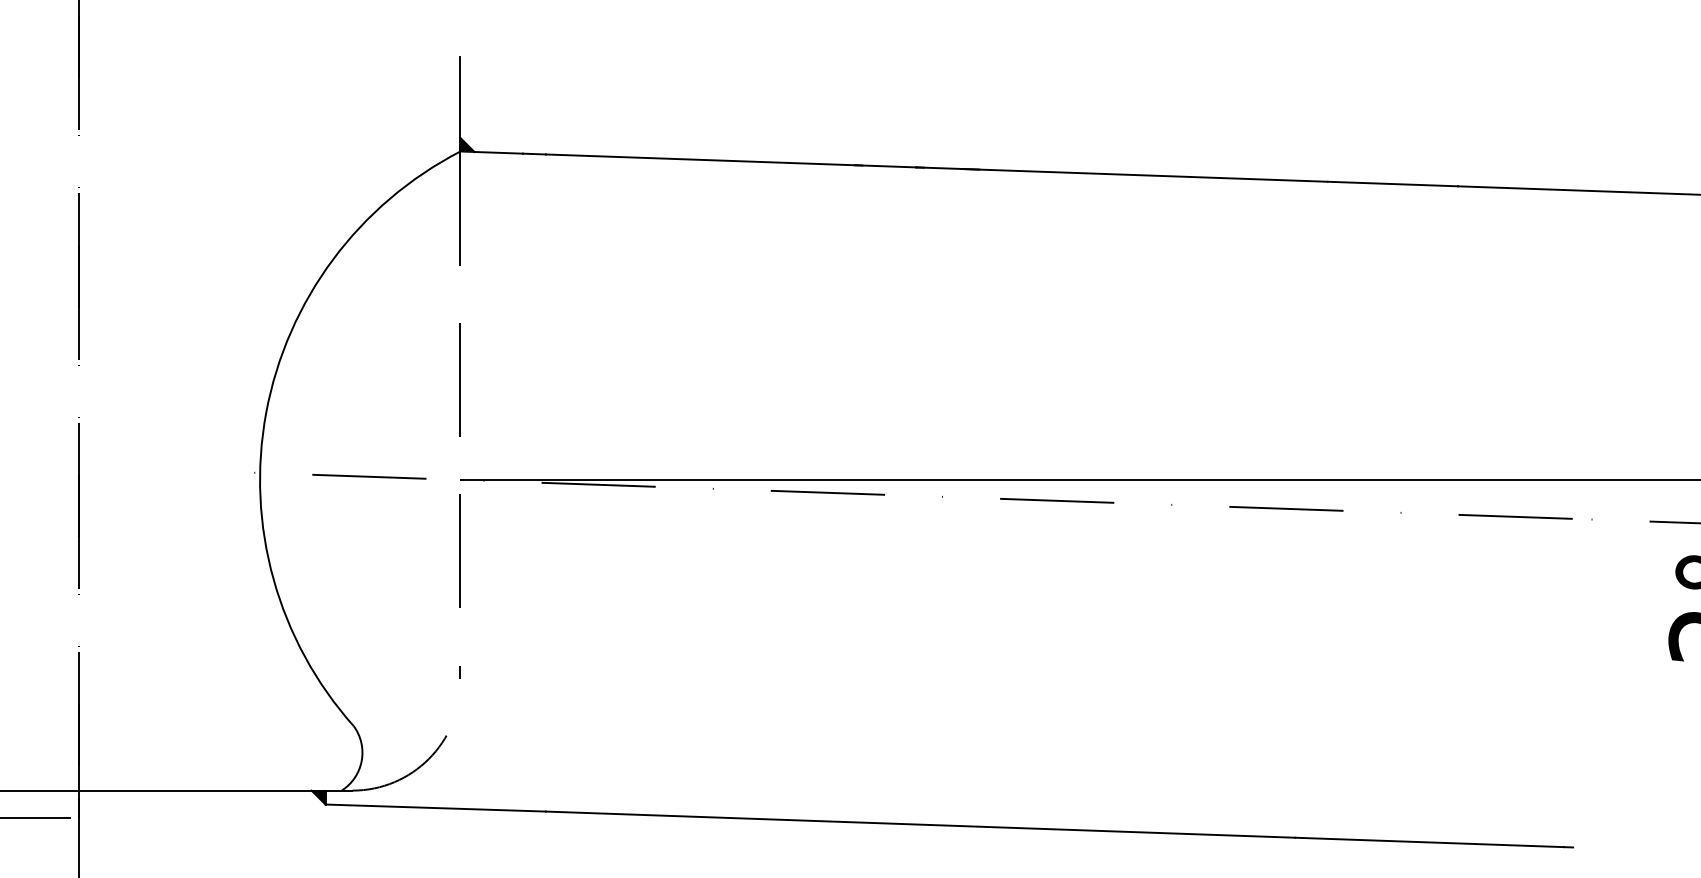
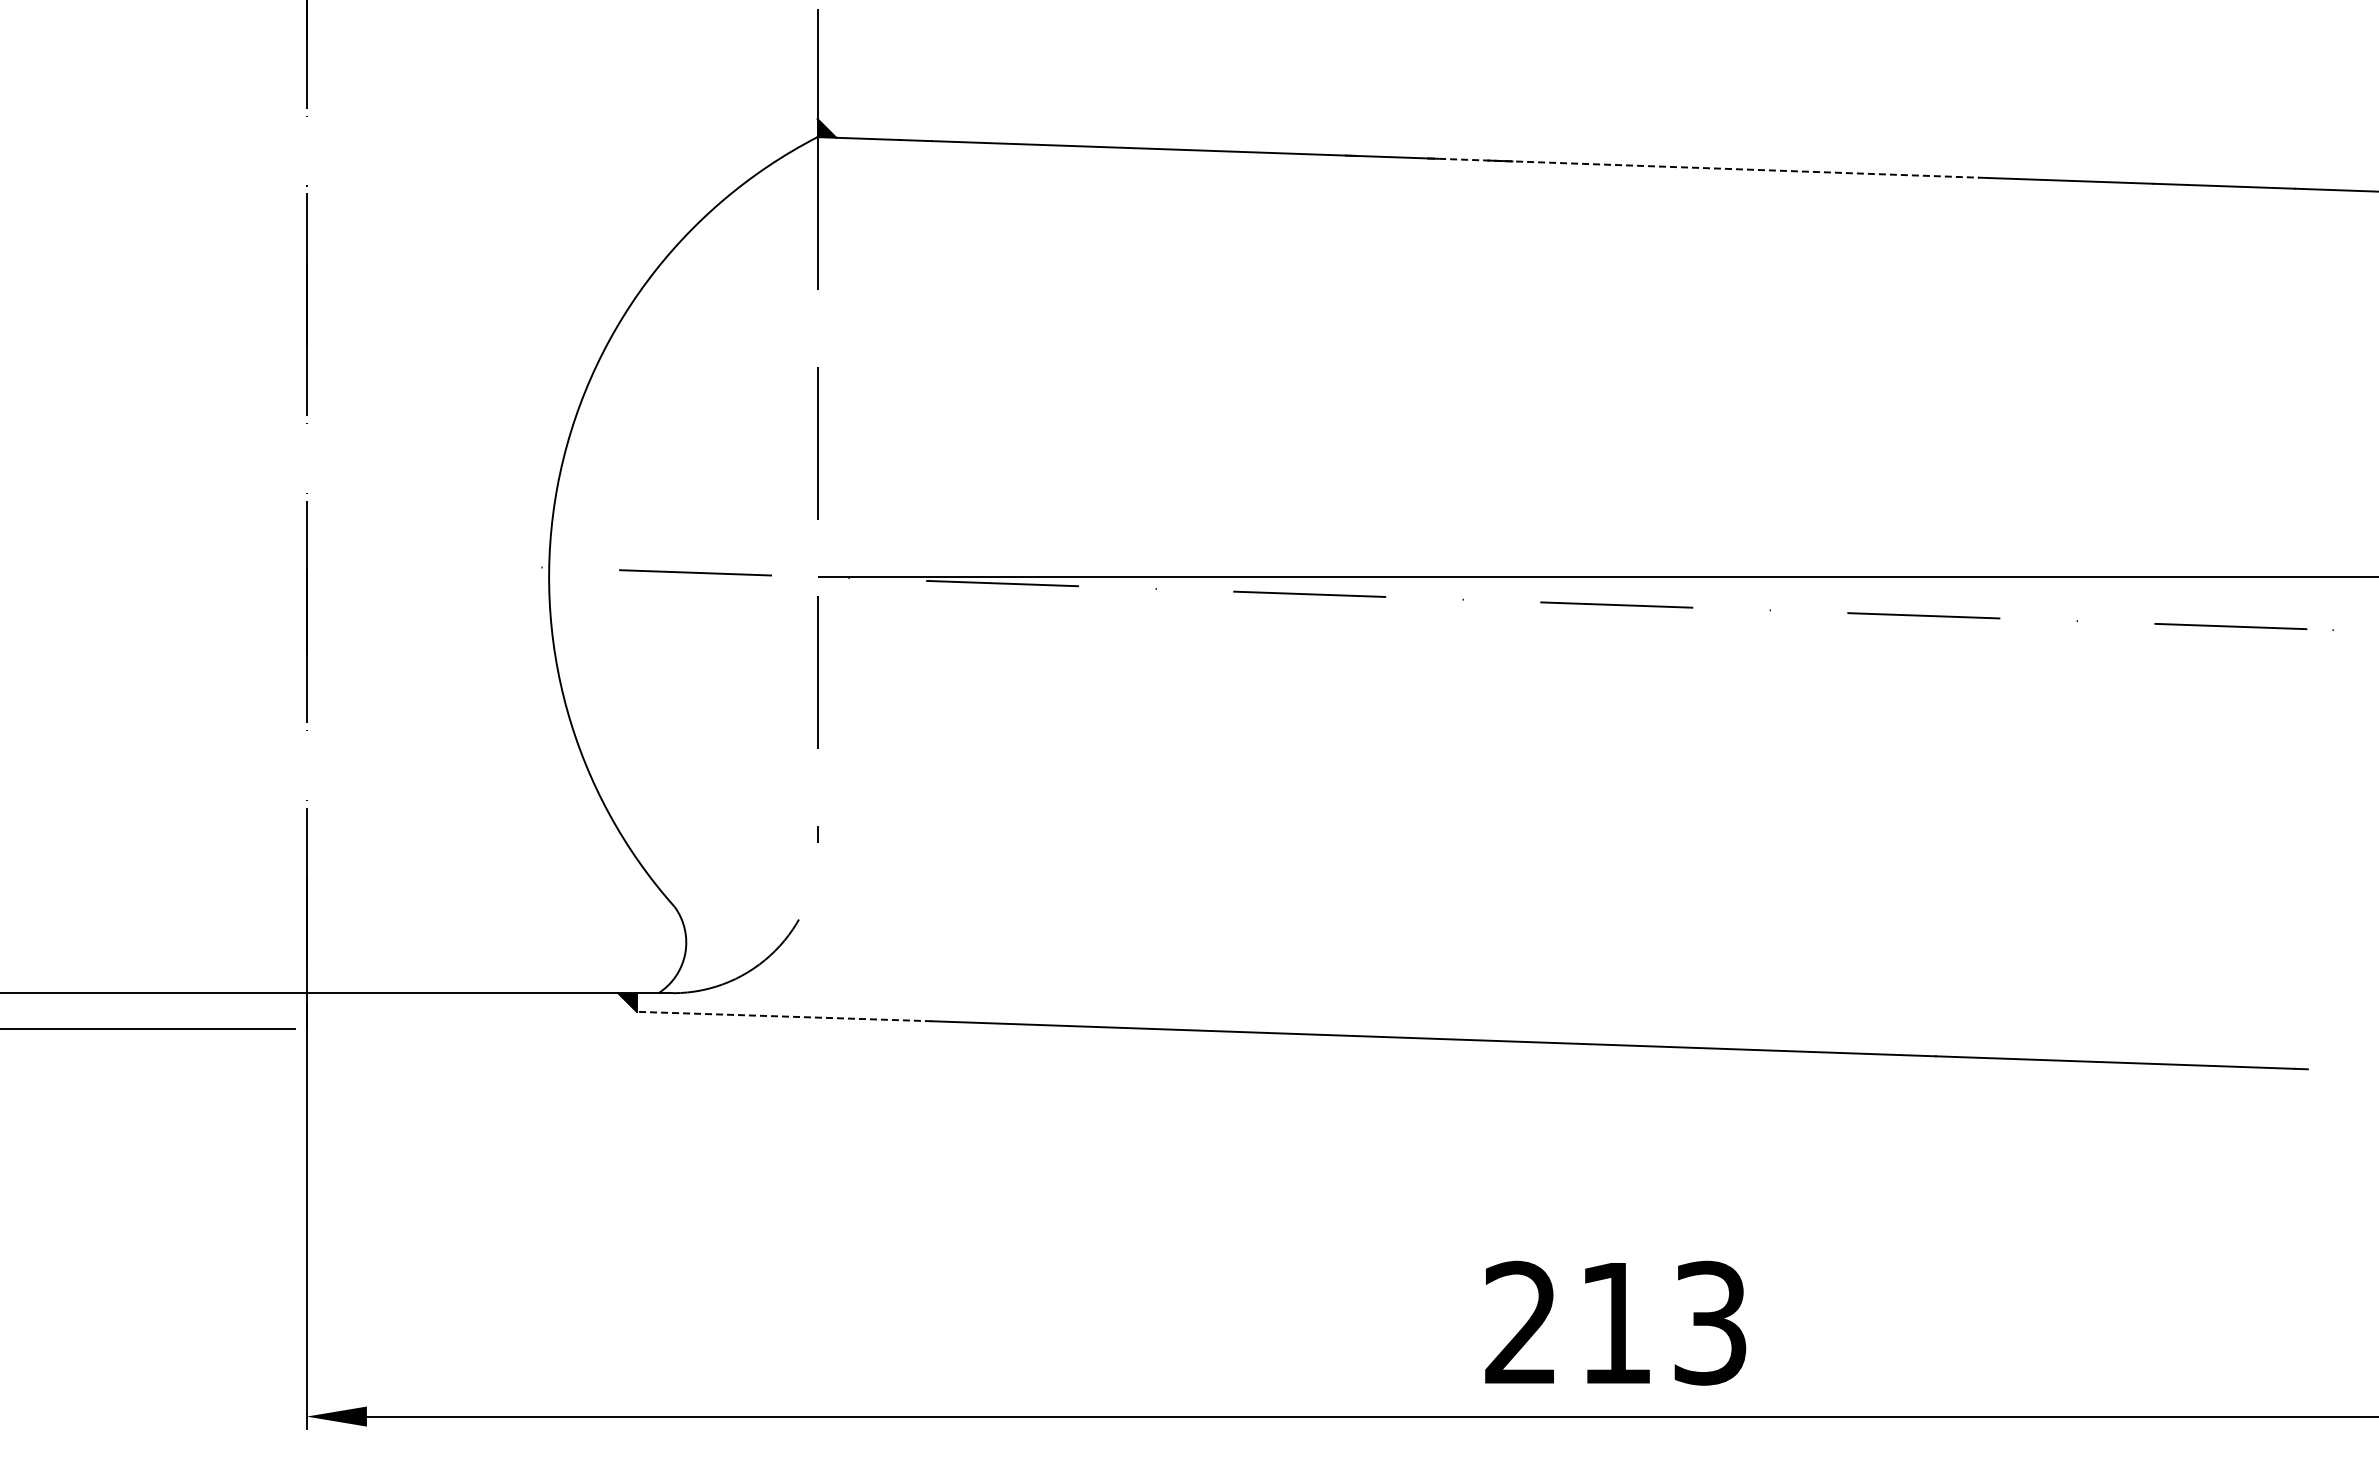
line: (1121, 174) -> (1703, 168), solid -> dashed
line: (435, 808) -> (784, 1016), solid -> dashed

